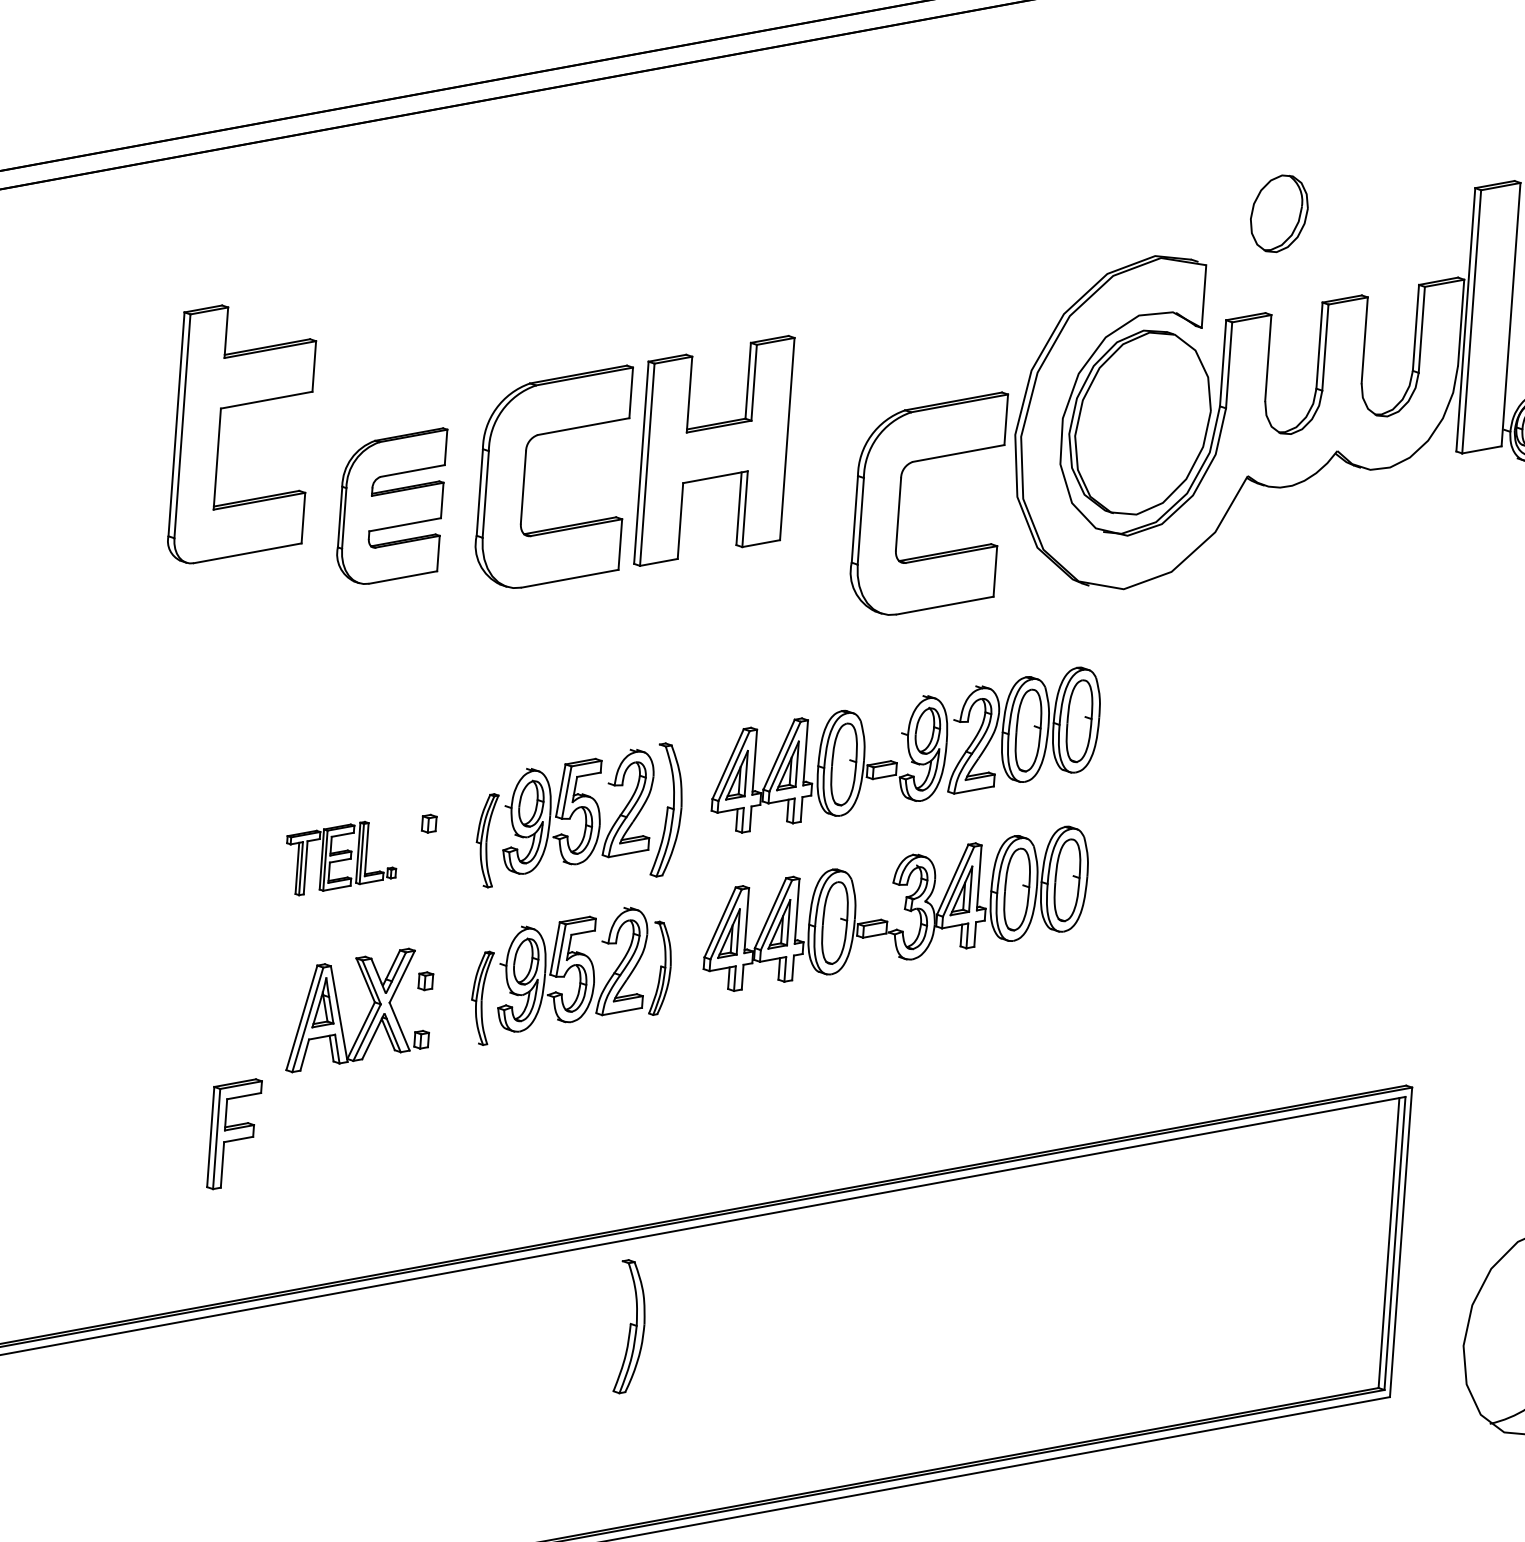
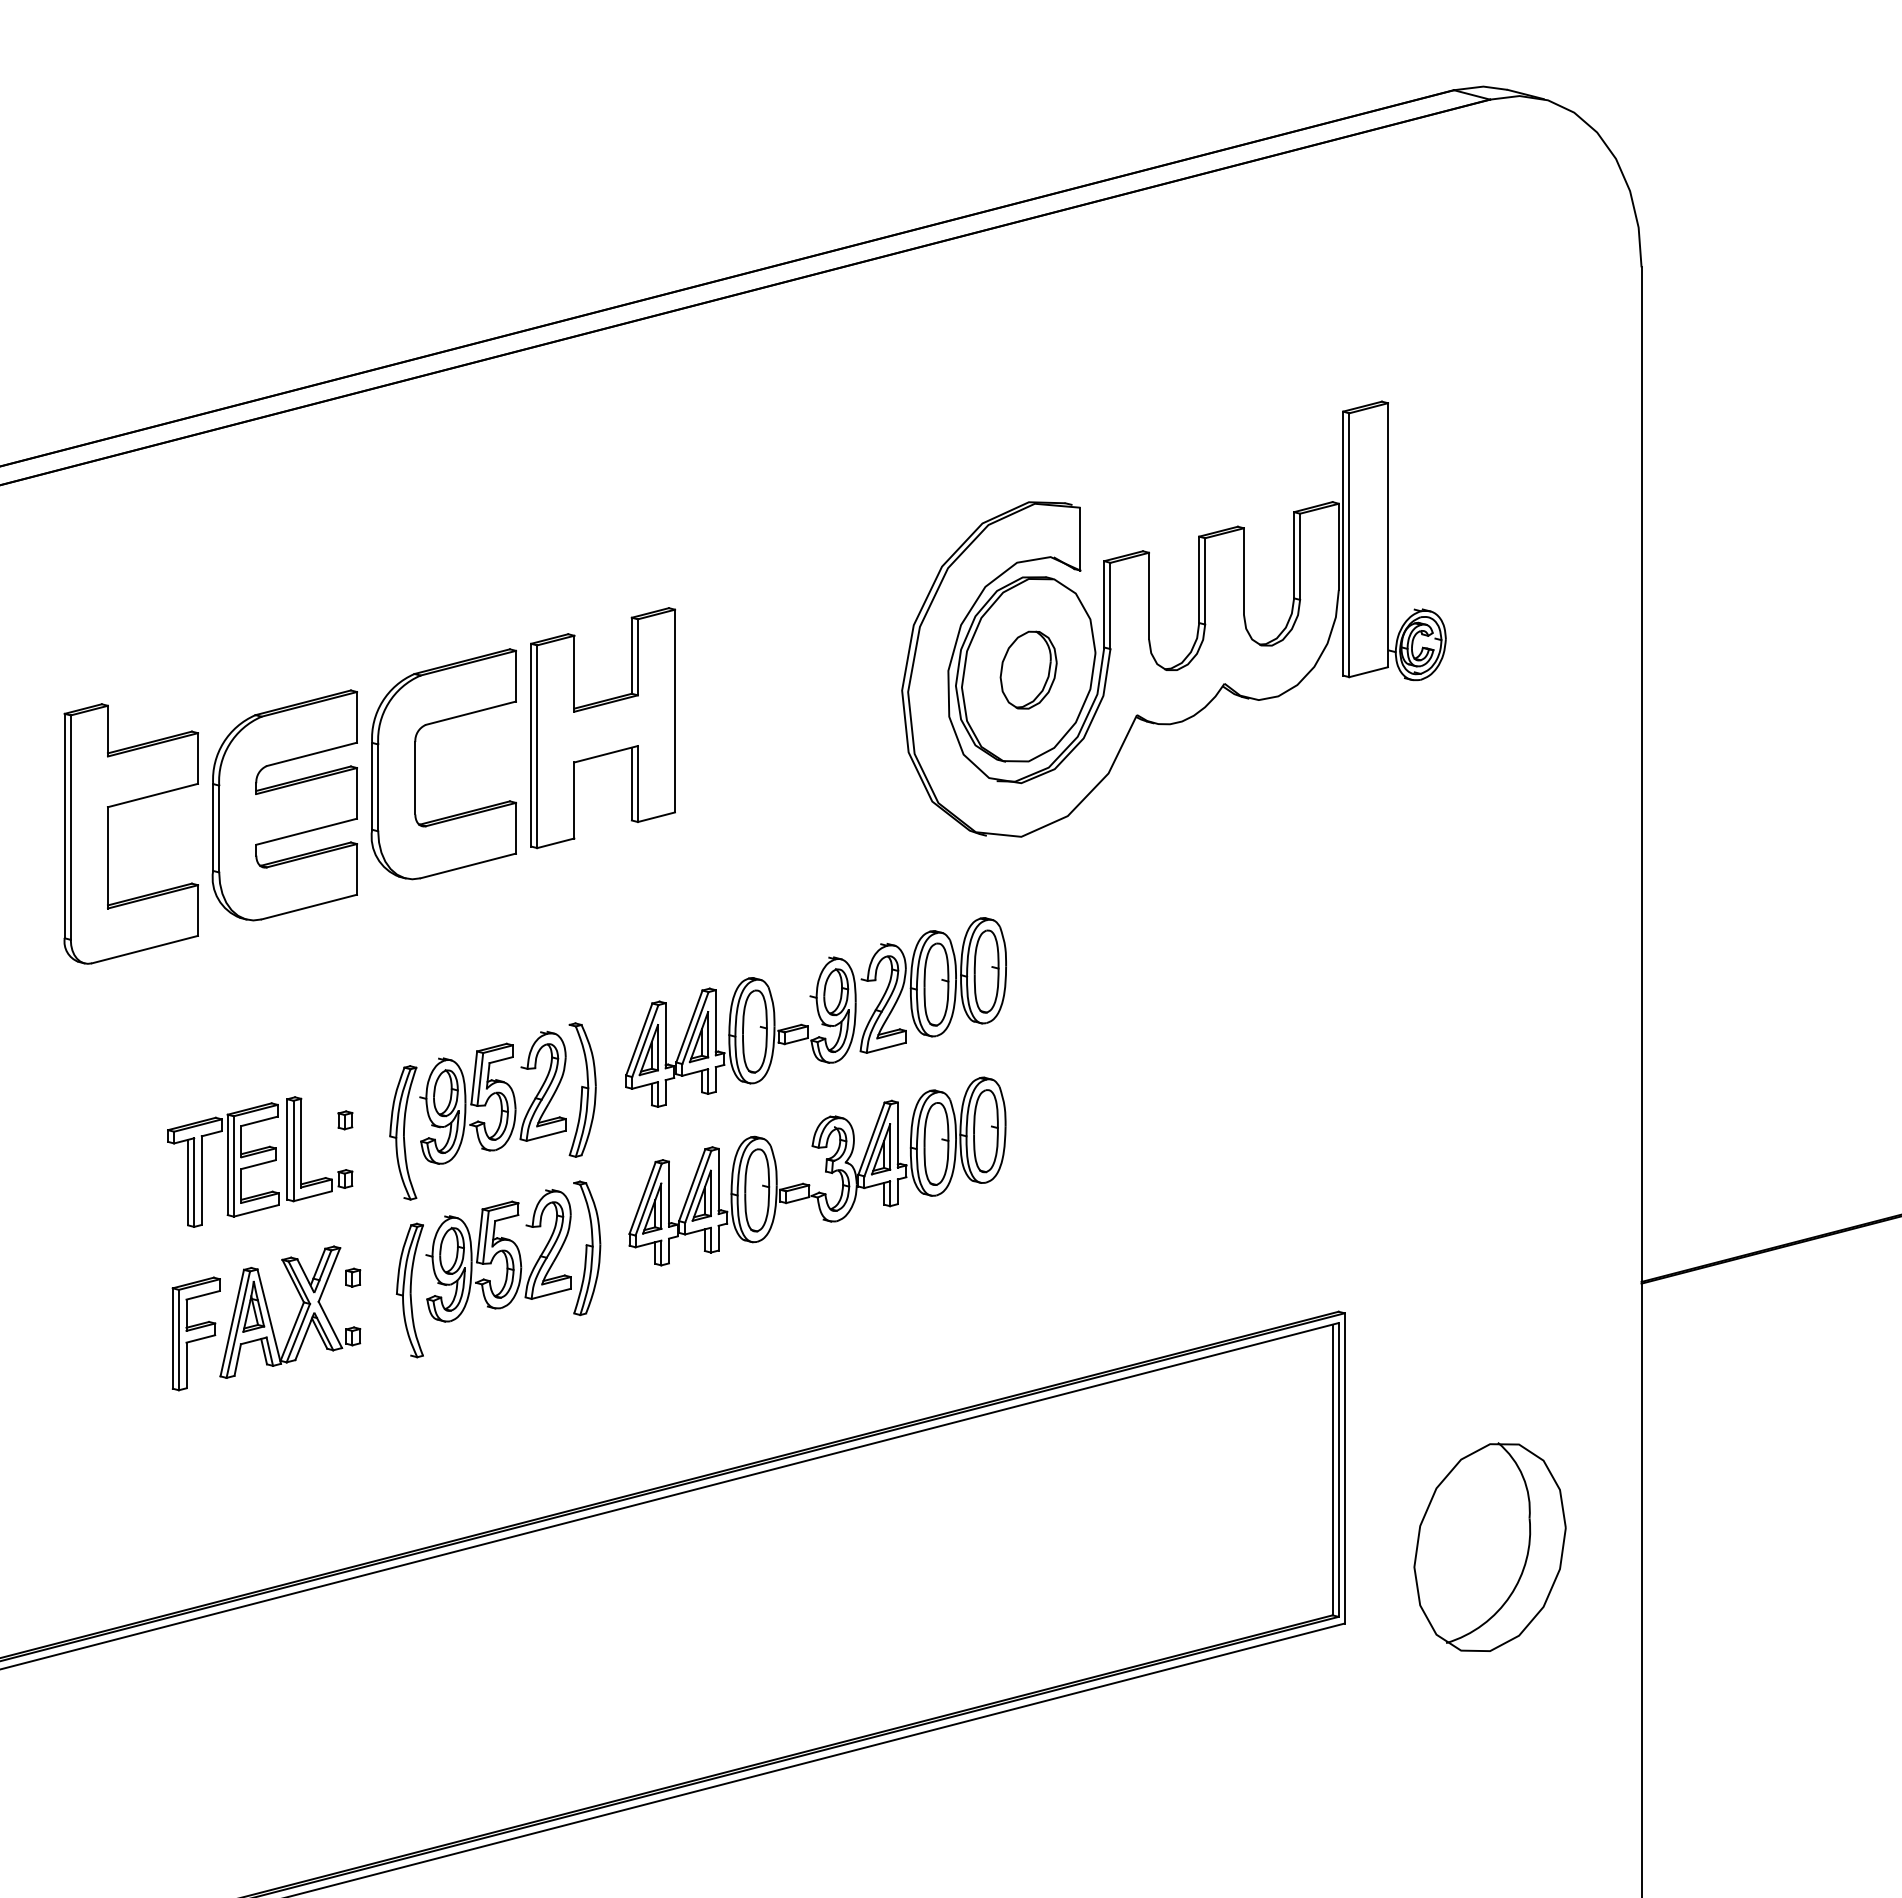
part: (1279, 213) -> (1028, 669), moved
part: (219, 434) -> (108, 833), moved
part: (899, 500) -> (791, 764), removed
part: (391, 505) -> (284, 805), size x1.43
part: (486, 839) -> (403, 1132), size x1.43
part: (341, 858) -> (260, 1161), size x1.67
part: (661, 968) -> (587, 1248), size x1.43
part: (481, 998) -> (409, 1290), size x1.43
part: (233, 1133) -> (195, 1333), moved
part: (630, 1326) -> (582, 1607), removed

